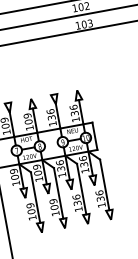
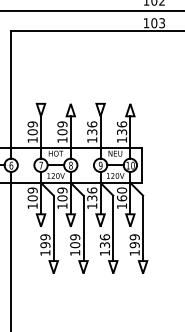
text: (83, 161) -> (122, 194), 136 -> 160
text: (99, 196) -> (134, 241), 136 -> 199
text: (31, 212) -> (45, 245), 109 -> 199

